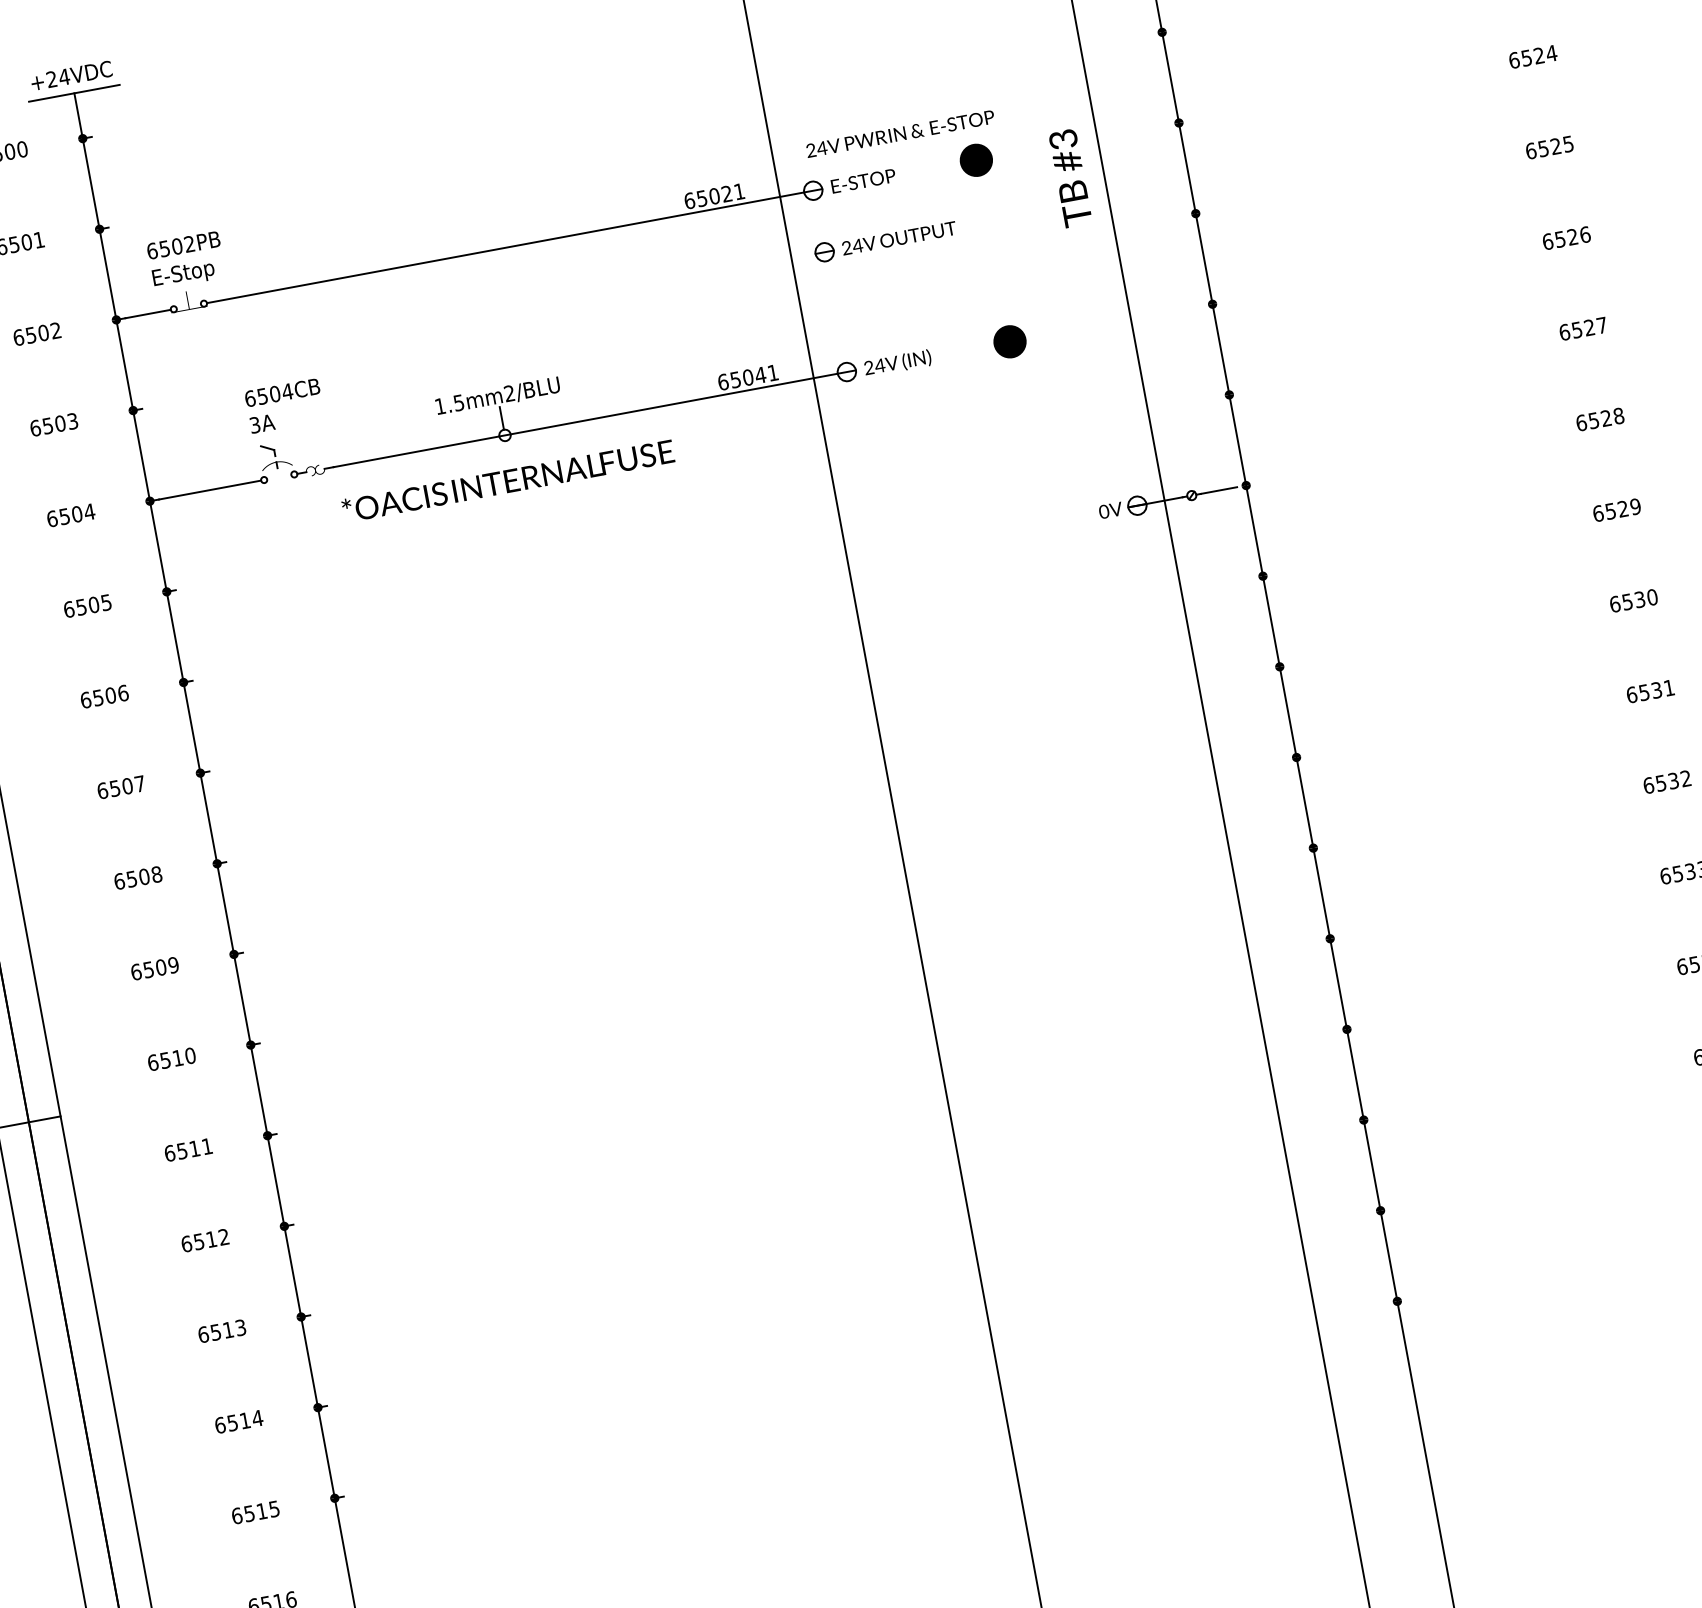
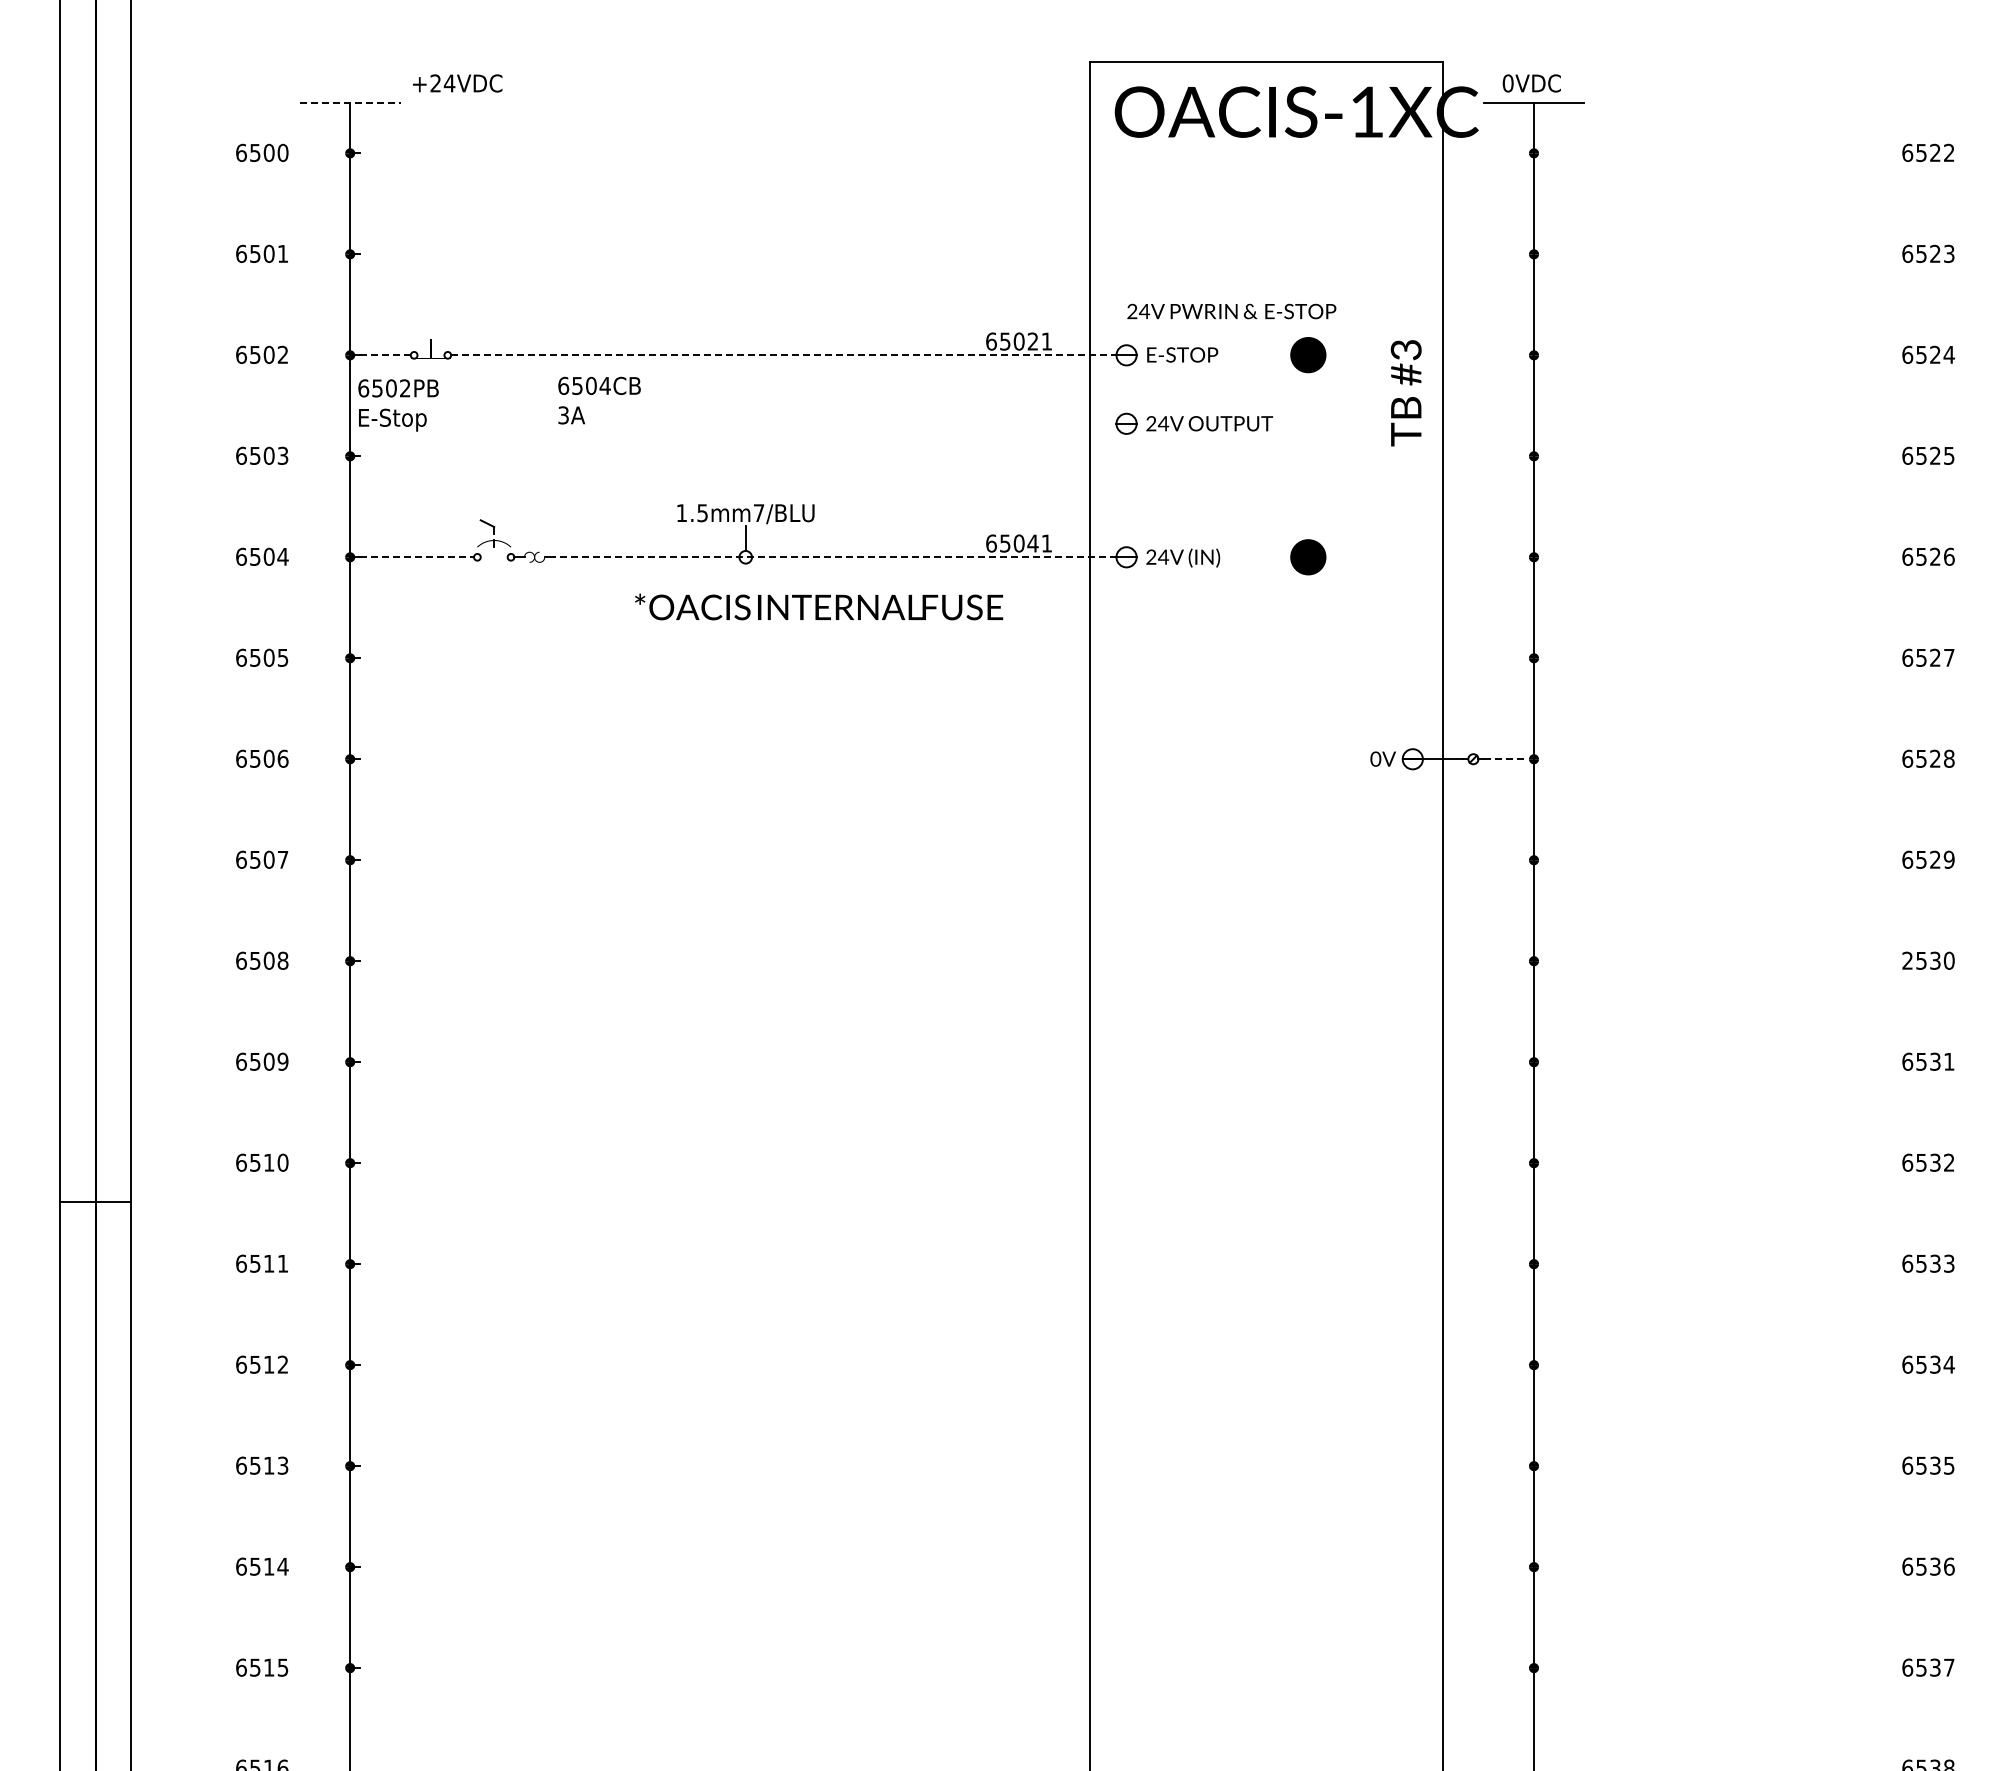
text: (71, 75) -> (457, 83), moved
line: (74, 92) -> (350, 102), solid -> dashed
line: (505, 247) -> (783, 355), solid -> dashed
text: (186, 260) -> (398, 405), moved
line: (148, 314) -> (386, 355), solid -> dashed
text: (509, 393) -> (758, 512), 1.5mm2/BLU -> 1.5mm7/BLU
text: (284, 405) -> (599, 400), moved
line: (585, 420) -> (835, 557), solid -> dashed
text: (508, 480) -> (819, 606), moved
line: (210, 490) -> (417, 557), solid -> dashed
line: (1218, 490) -> (1503, 759), solid -> dashed
text: (1614, 604) -> (1907, 960), 6530 -> 2530

